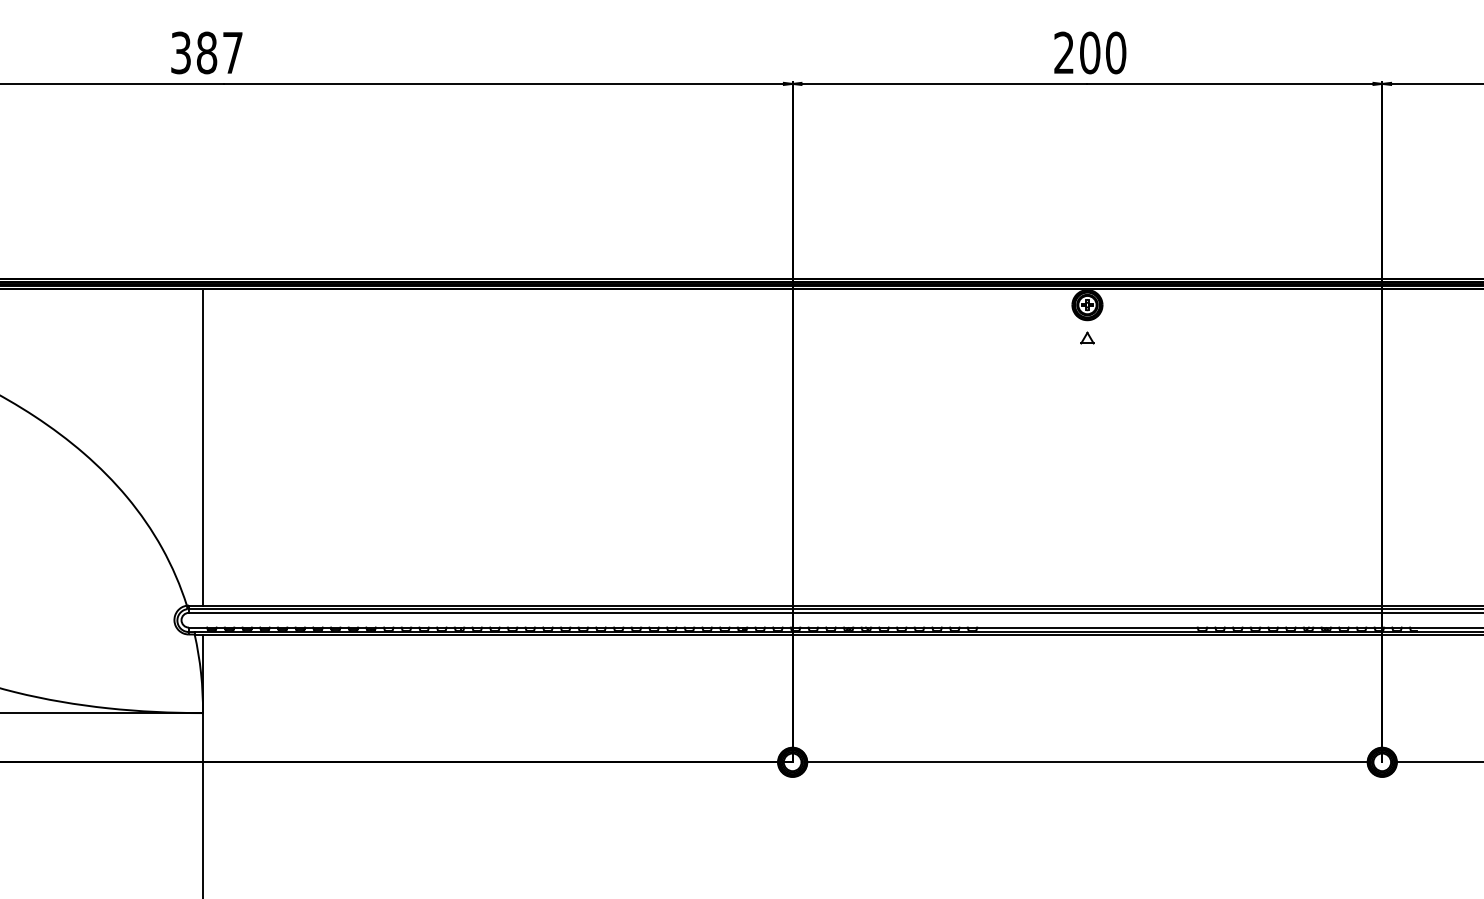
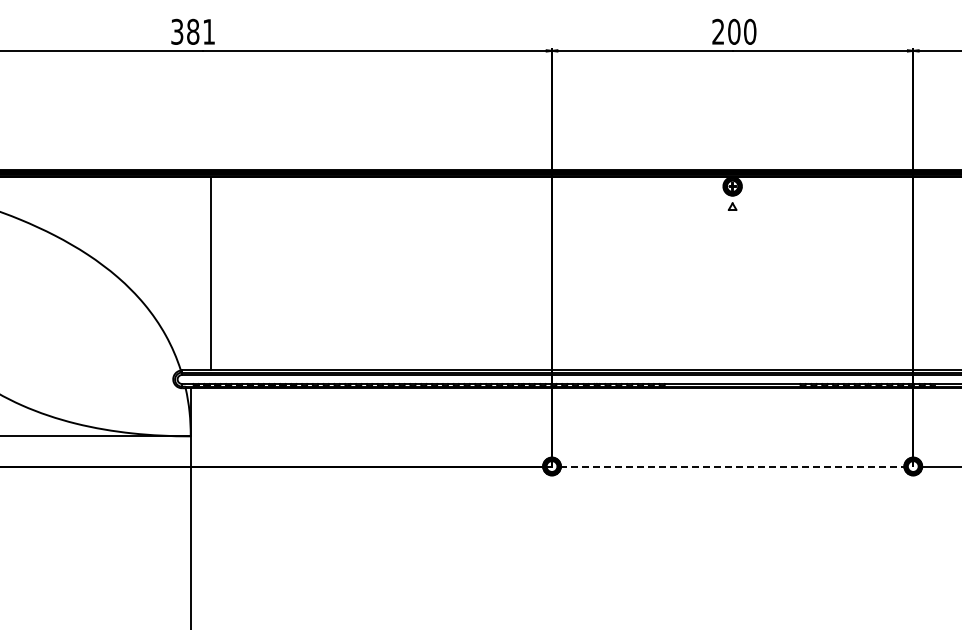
text: (231, 52) -> (208, 31), 387 -> 381
line: (202, 447) -> (210, 273), moved
line: (1087, 762) -> (732, 466), solid -> dashed

